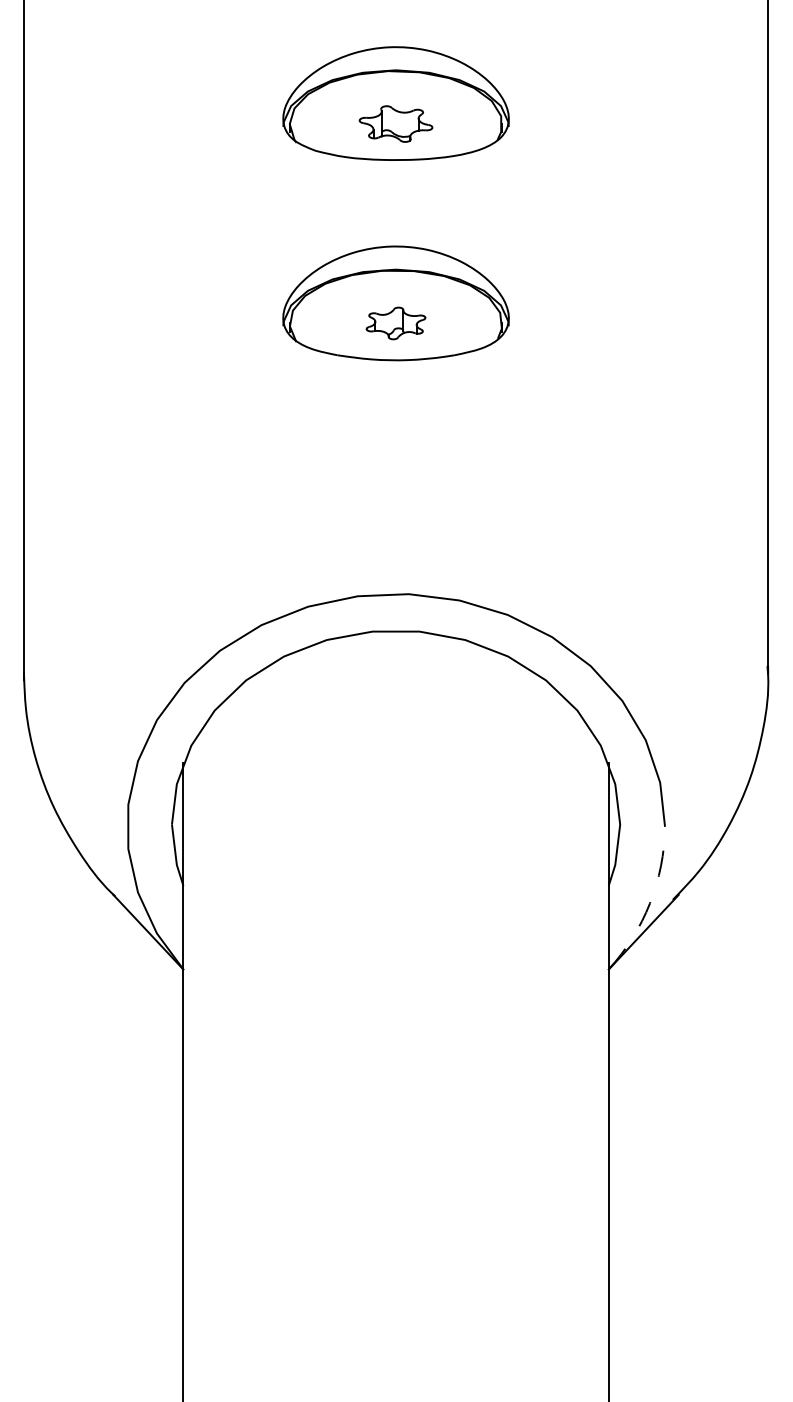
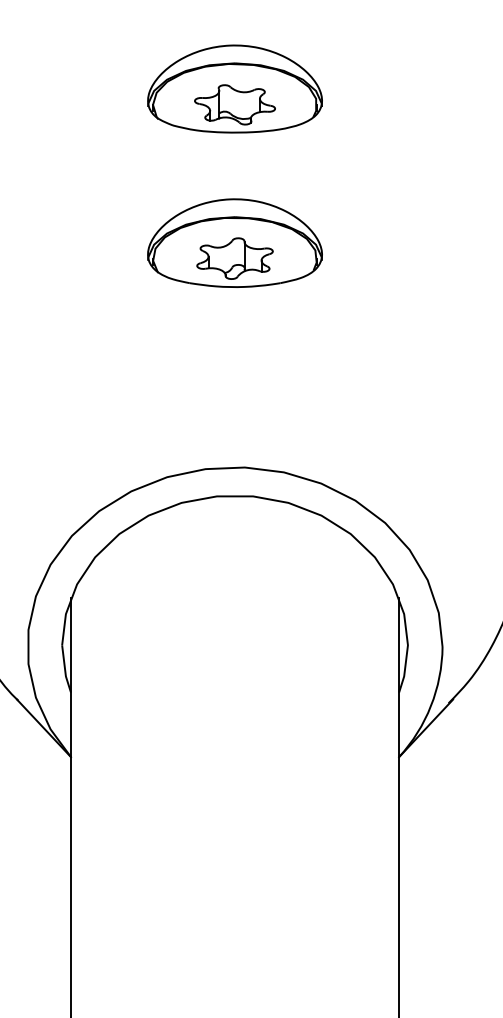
part: (395, 123) -> (234, 104), size x1.43
part: (395, 323) -> (234, 258), size x1.67
arc: (650, 903) -> (431, 706), dashed -> solid

